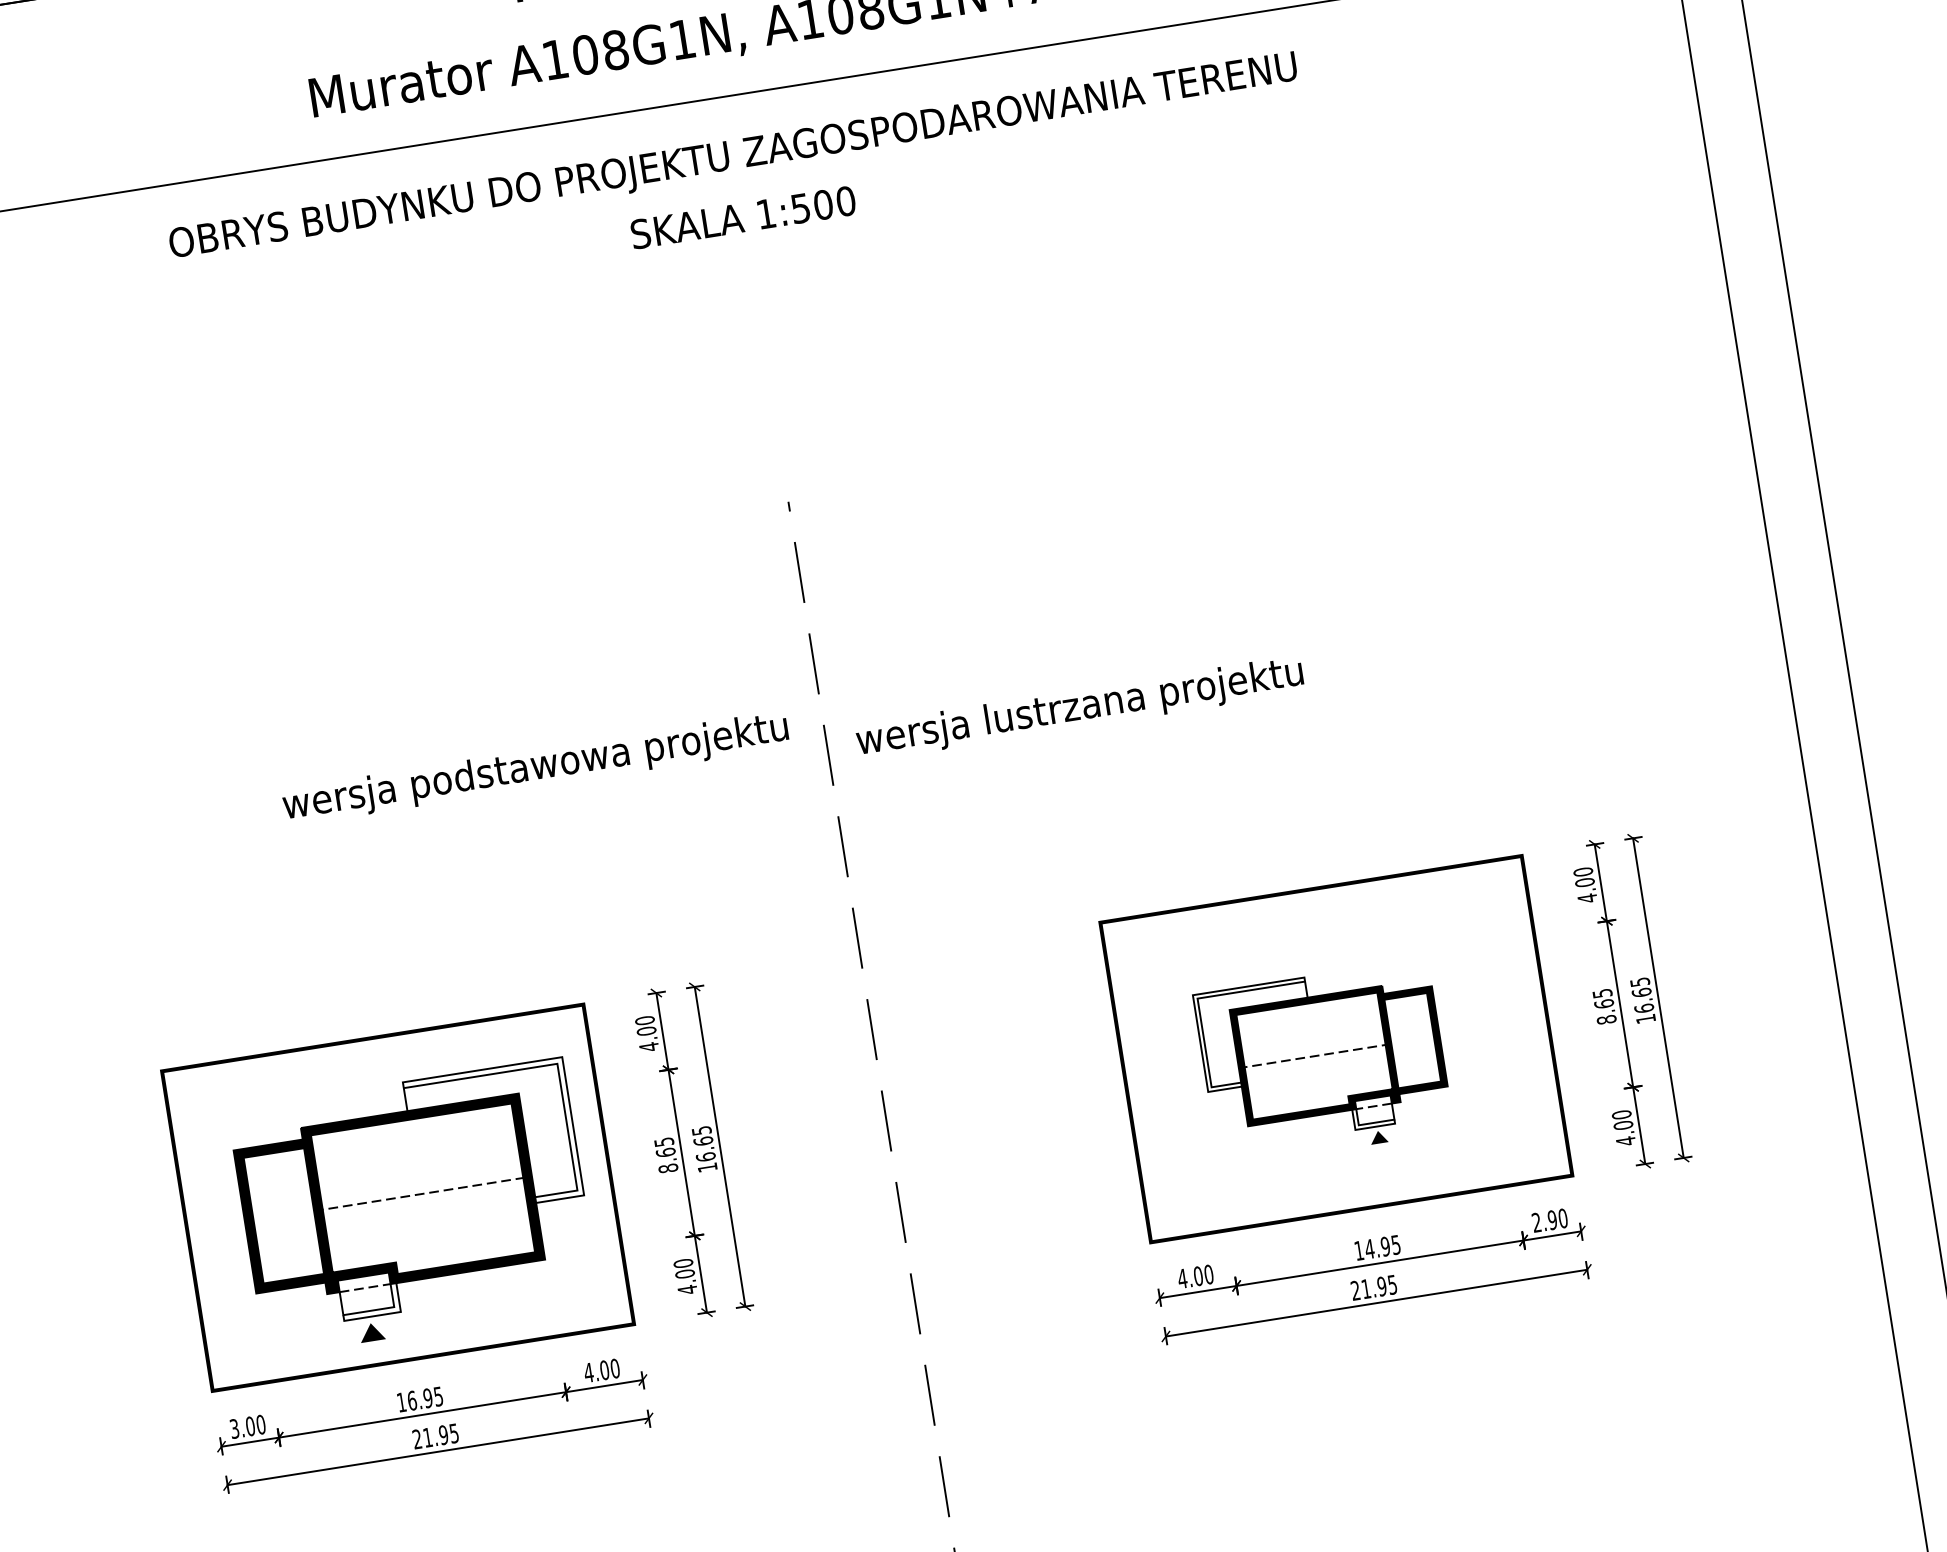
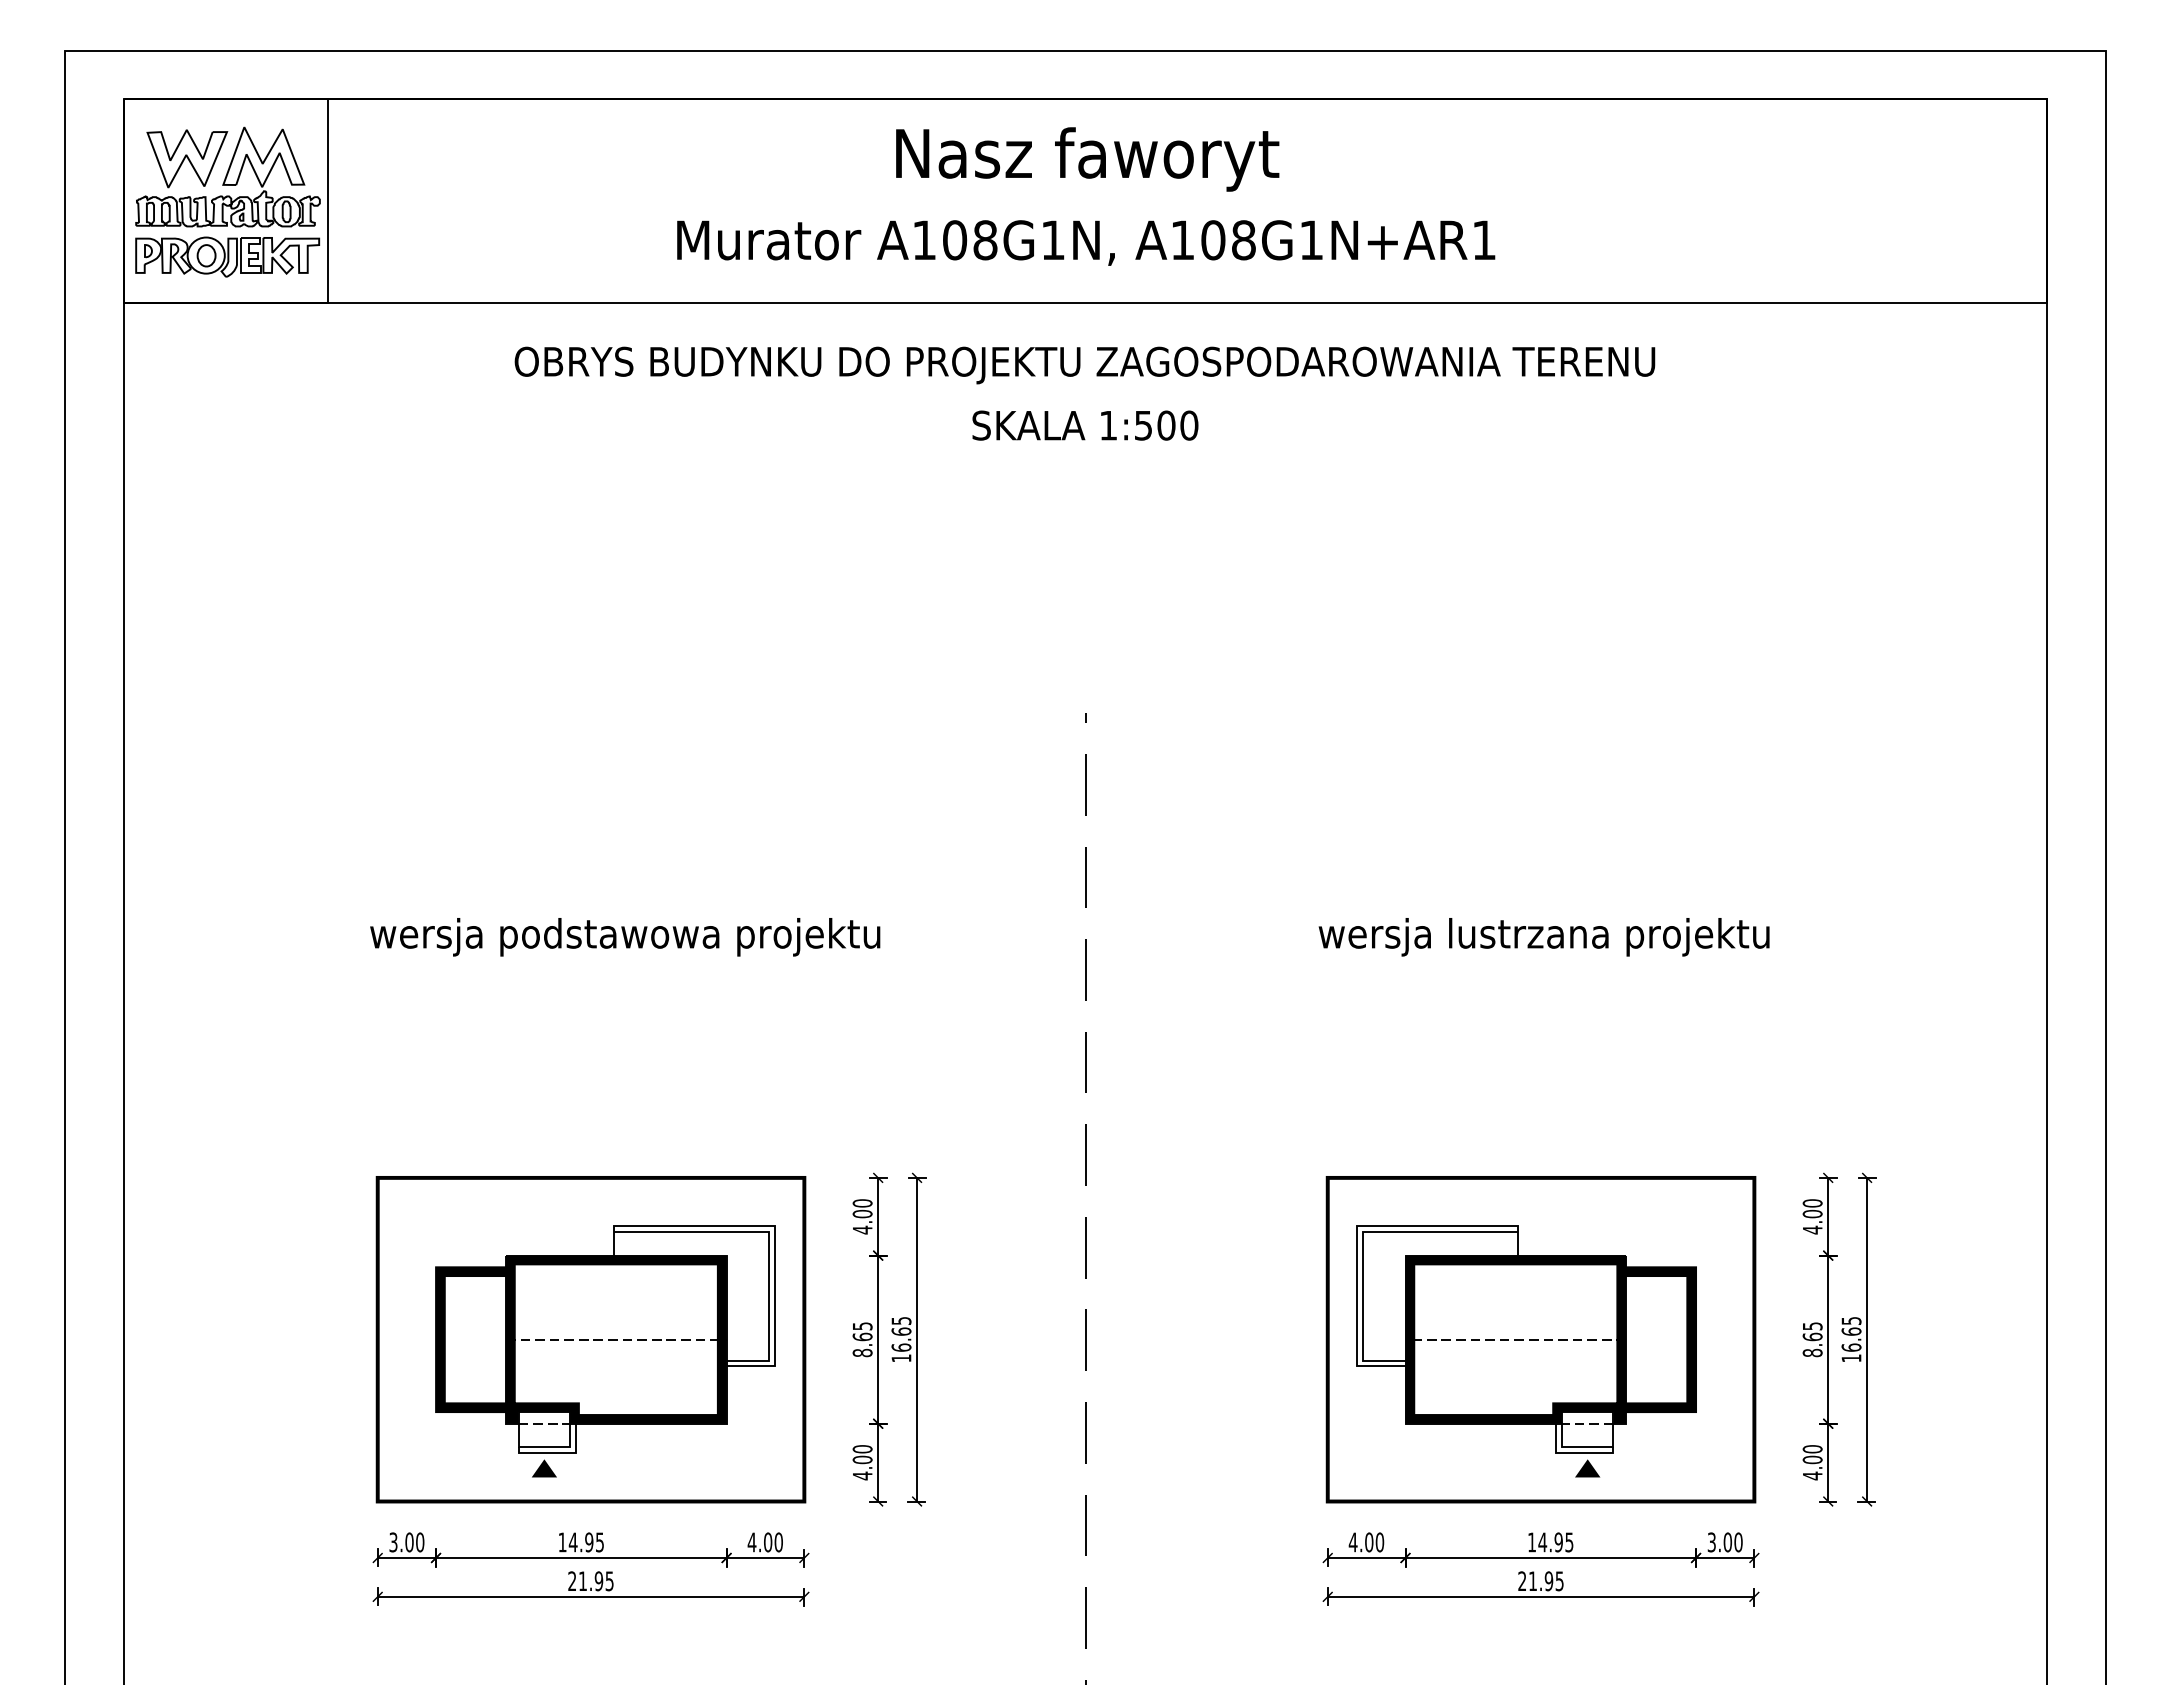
text: (1079, 708) -> (1543, 937), moved
text: (536, 768) -> (625, 937), moved
part: (1323, 1063) -> (1526, 1351), size x1.43
text: (1544, 1221) -> (1719, 1542), 2.90 -> 3.00
text: (411, 1400) -> (572, 1542), 16.95 -> 14.95

